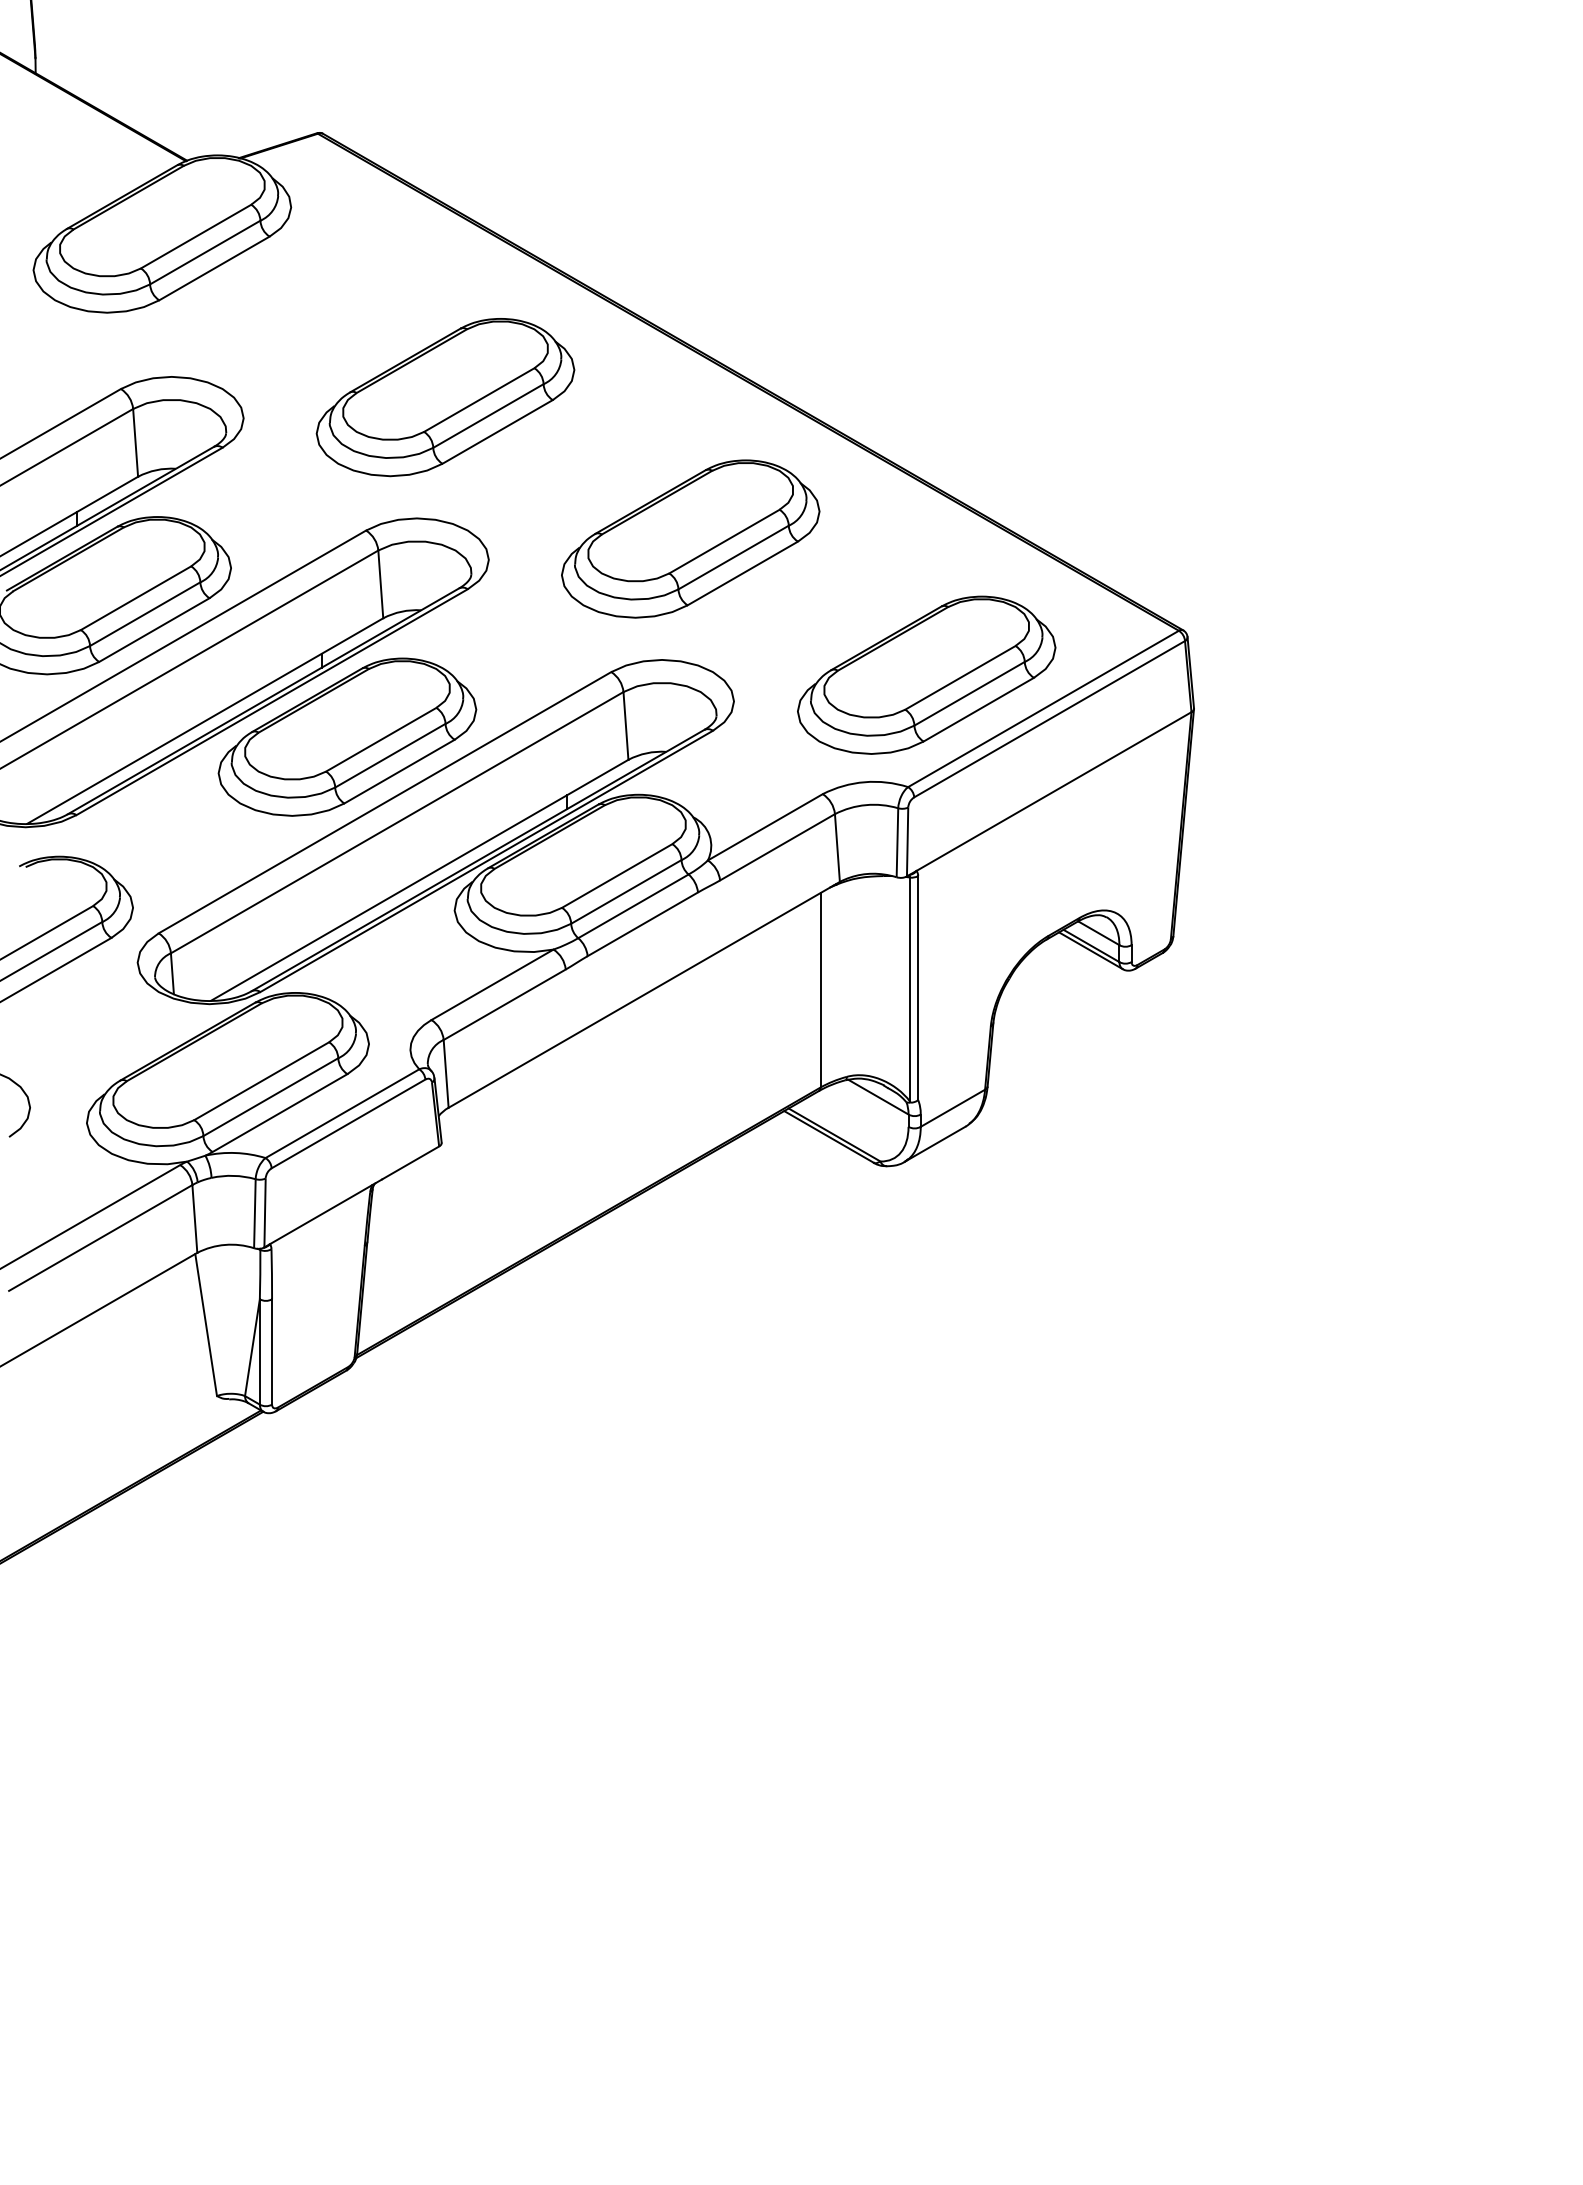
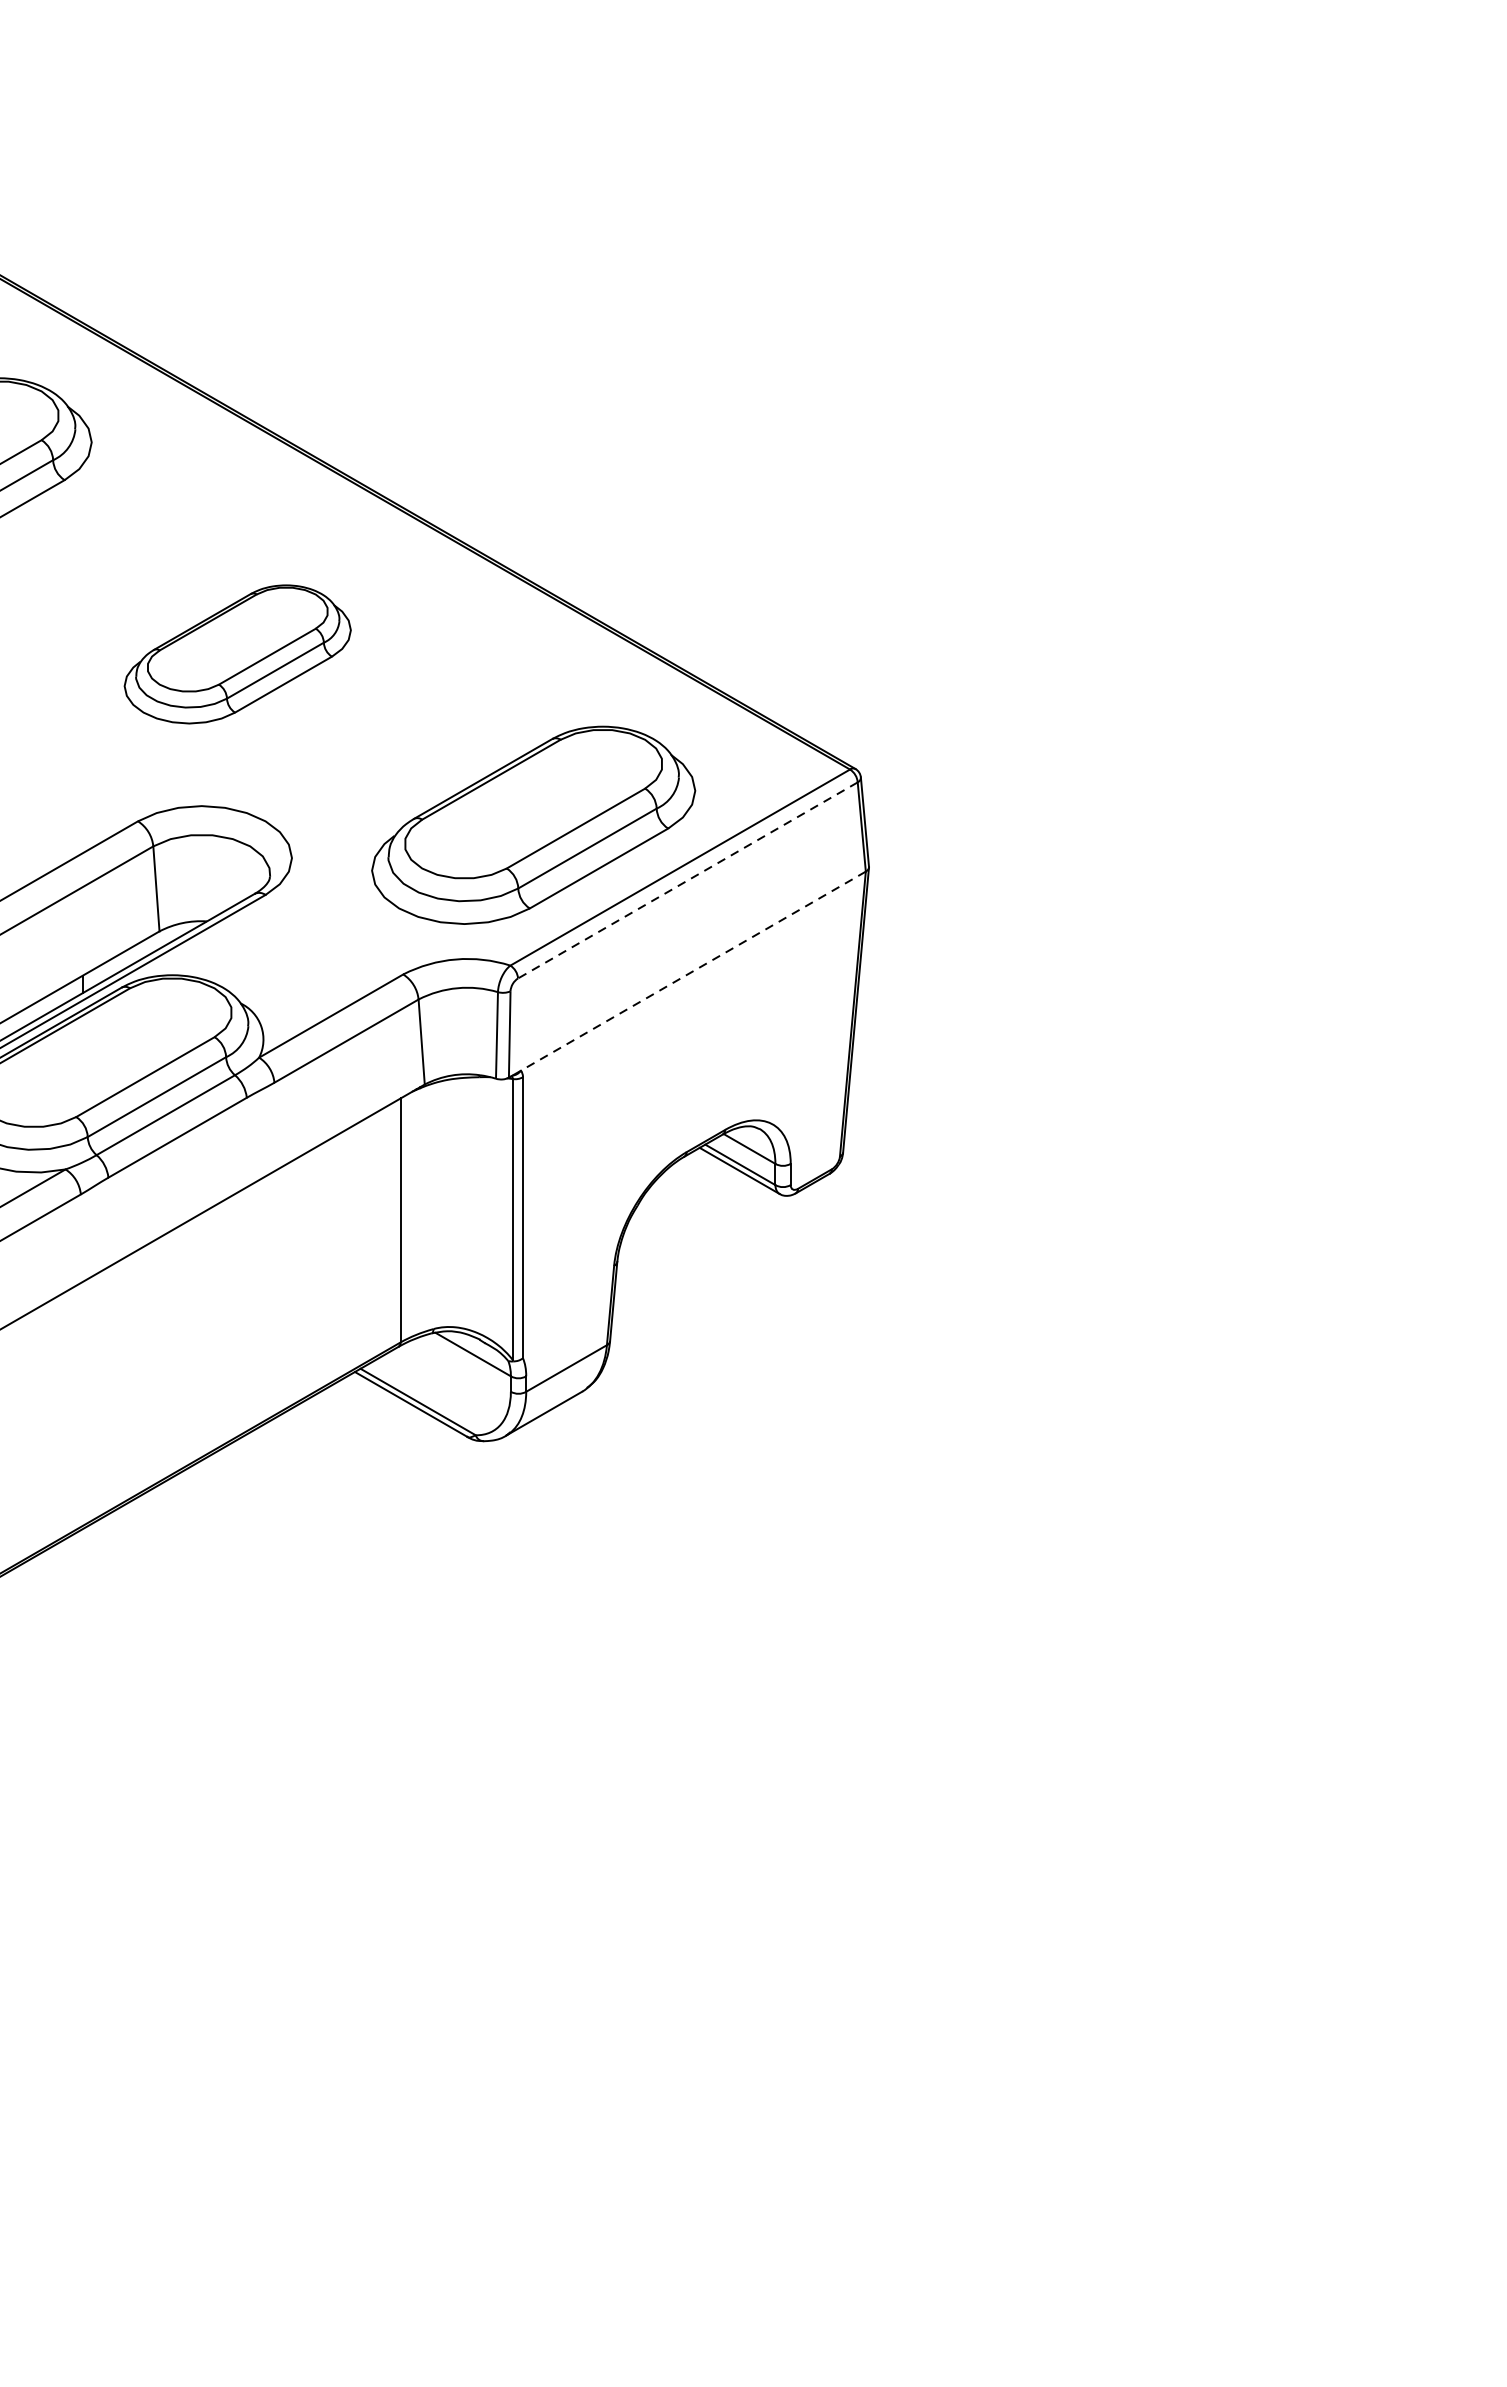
part: (690, 538) -> (237, 653), size x0.7
line: (1049, 719) -> (687, 880), solid -> dashed
line: (1054, 791) -> (693, 971), solid -> dashed

